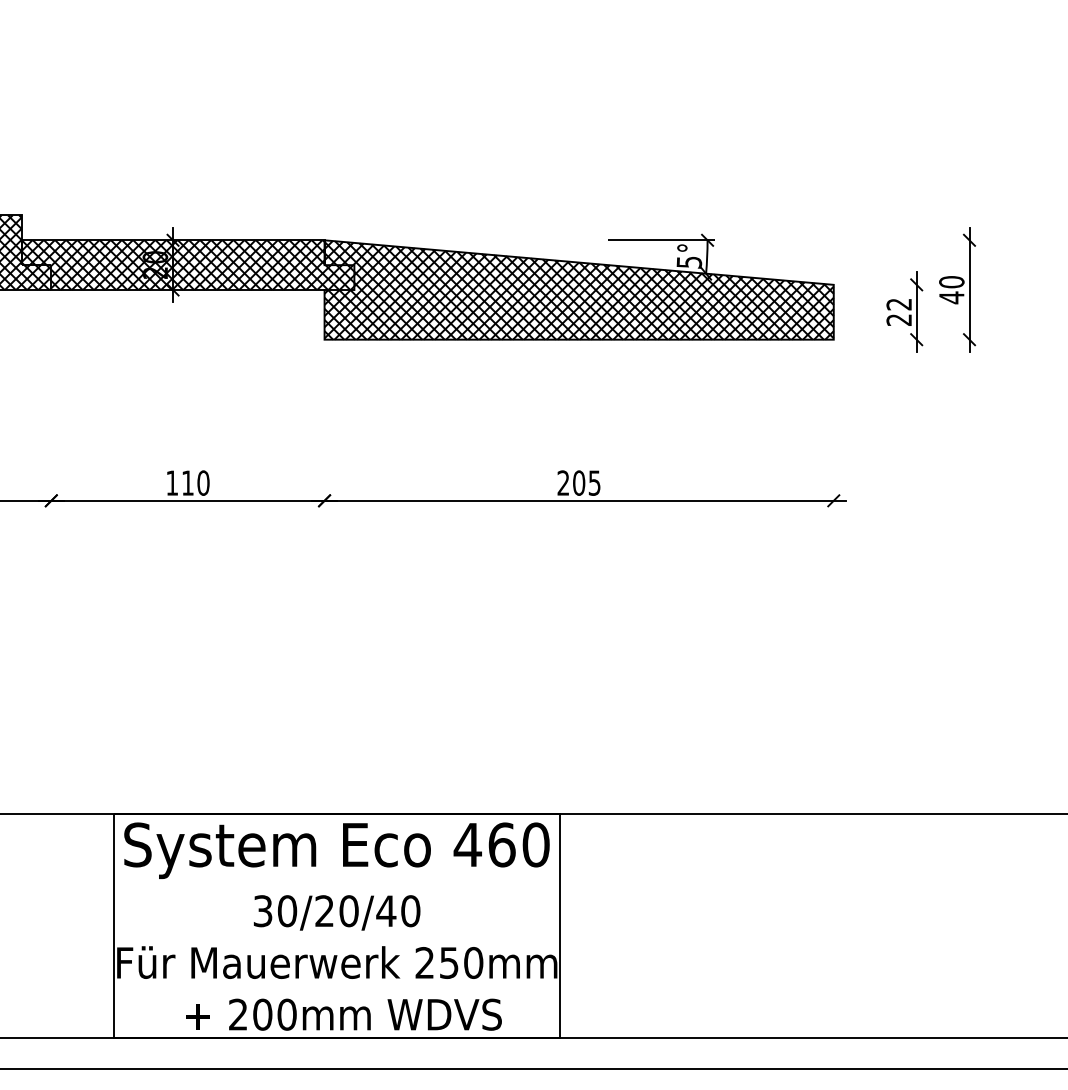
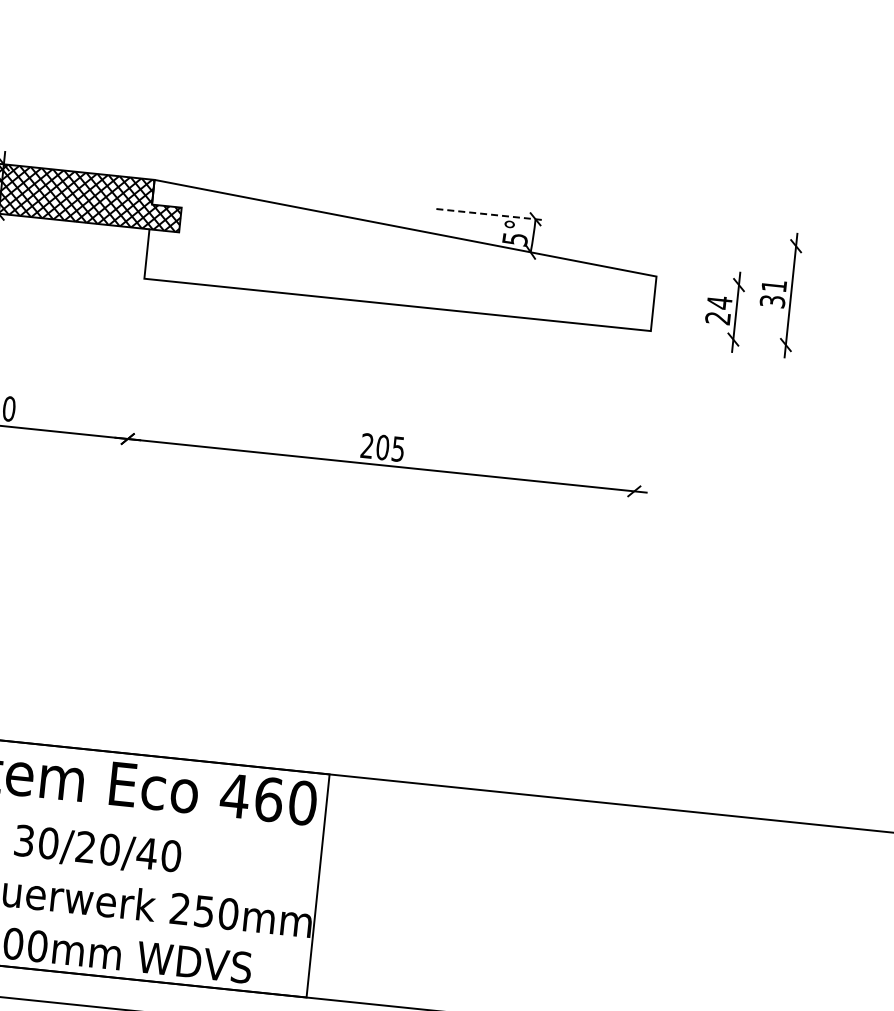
line: (661, 240) -> (489, 214), solid -> dashed
hatch: (578, 290) -> (402, 255), removed
text: (951, 290) -> (773, 294), 40 -> 31
text: (898, 304) -> (718, 302), 22 -> 24

